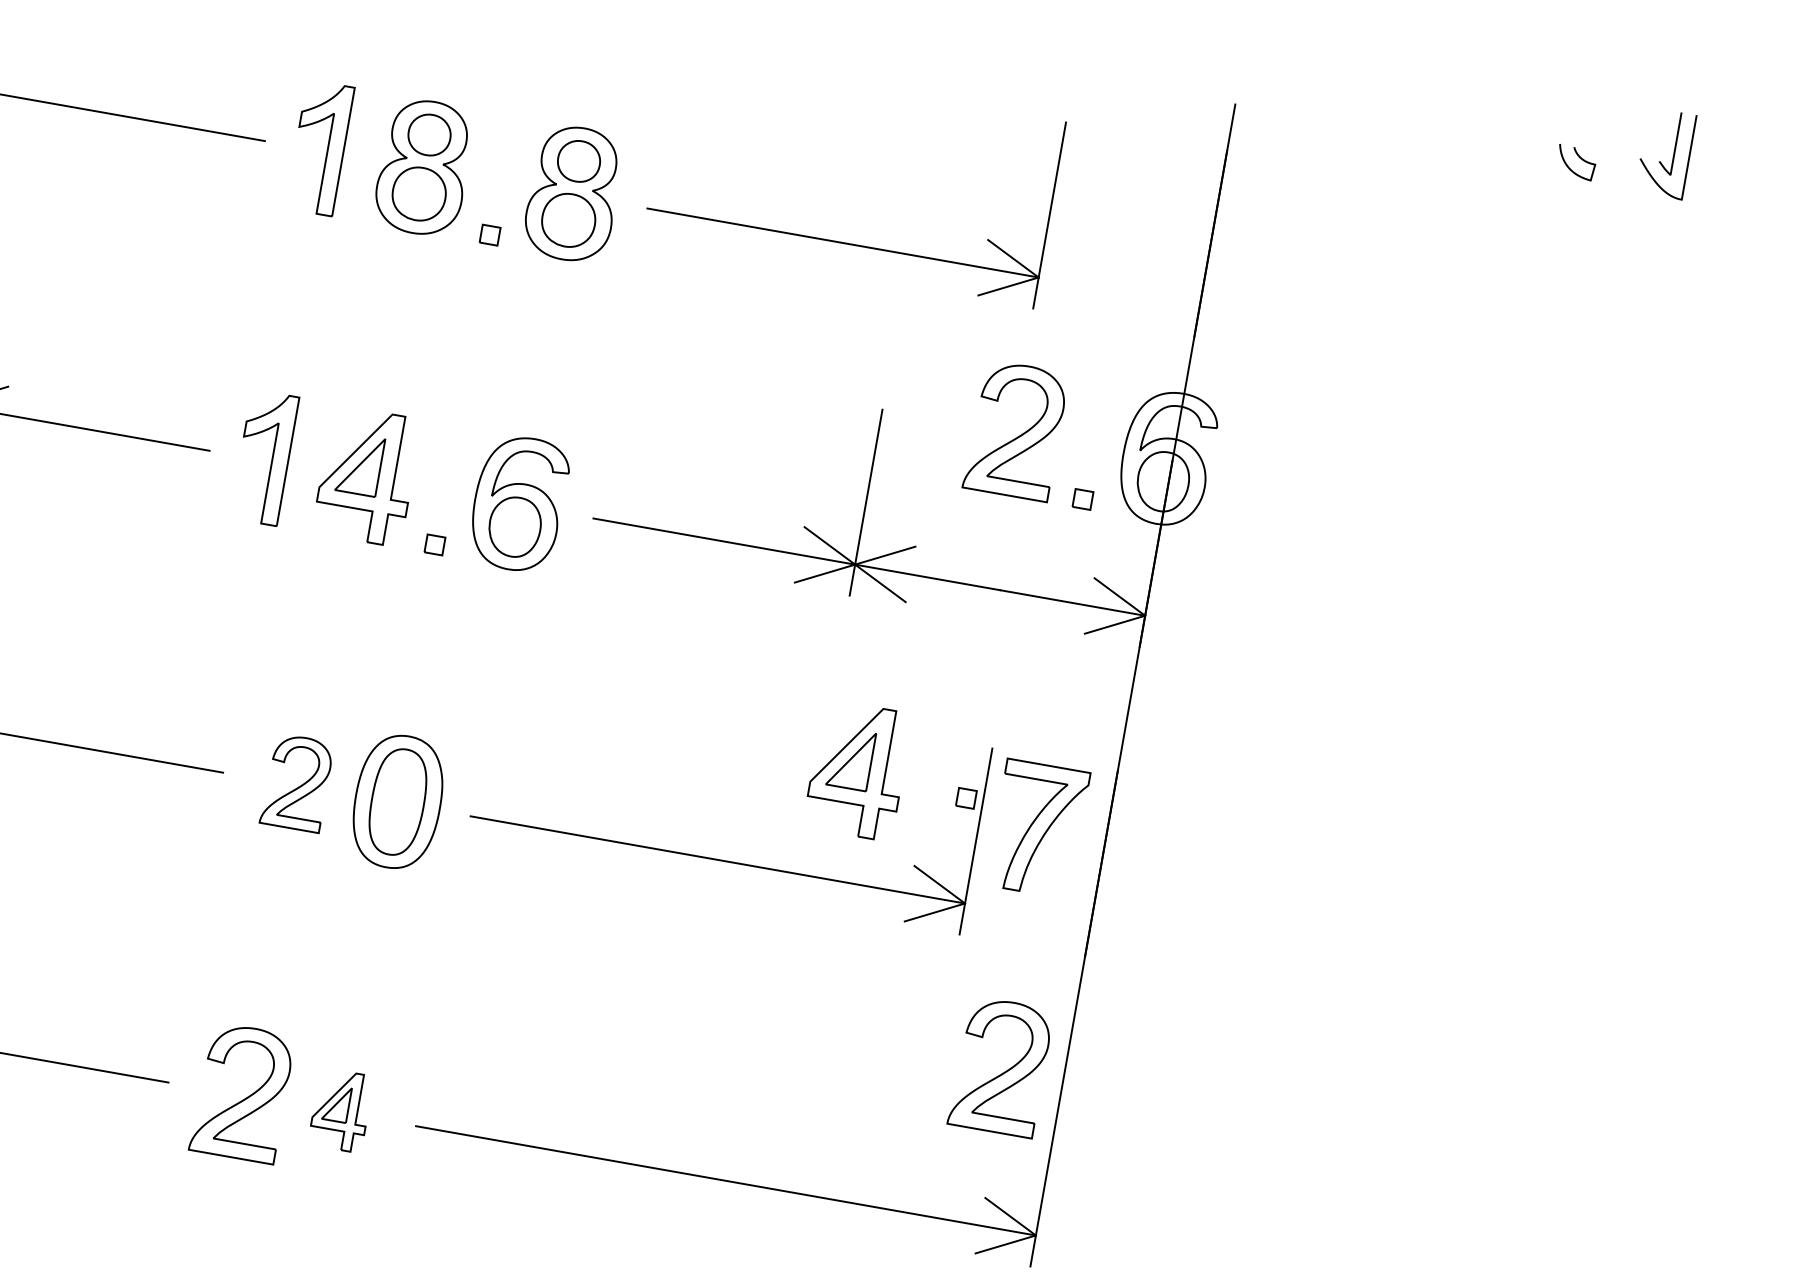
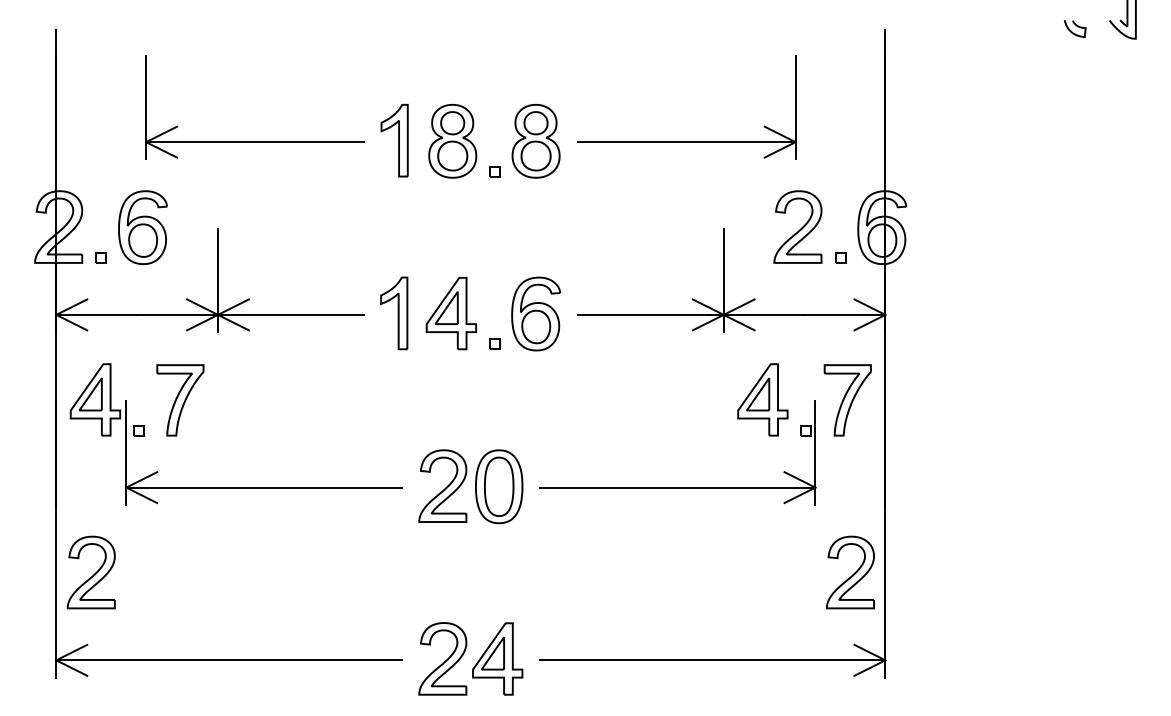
part: (857, 769) -> (762, 399), moved
part: (296, 781) -> (442, 485), size x1.43
part: (1037, 829) -> (847, 400), moved
part: (340, 1109) -> (497, 658), size x1.67

